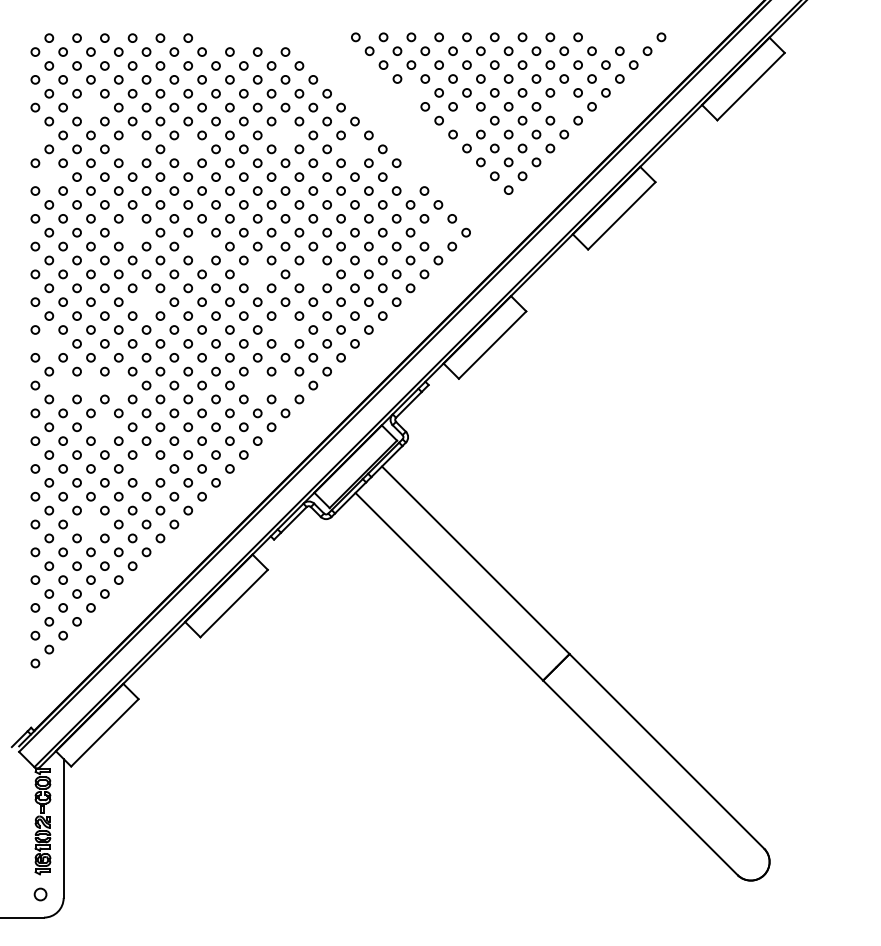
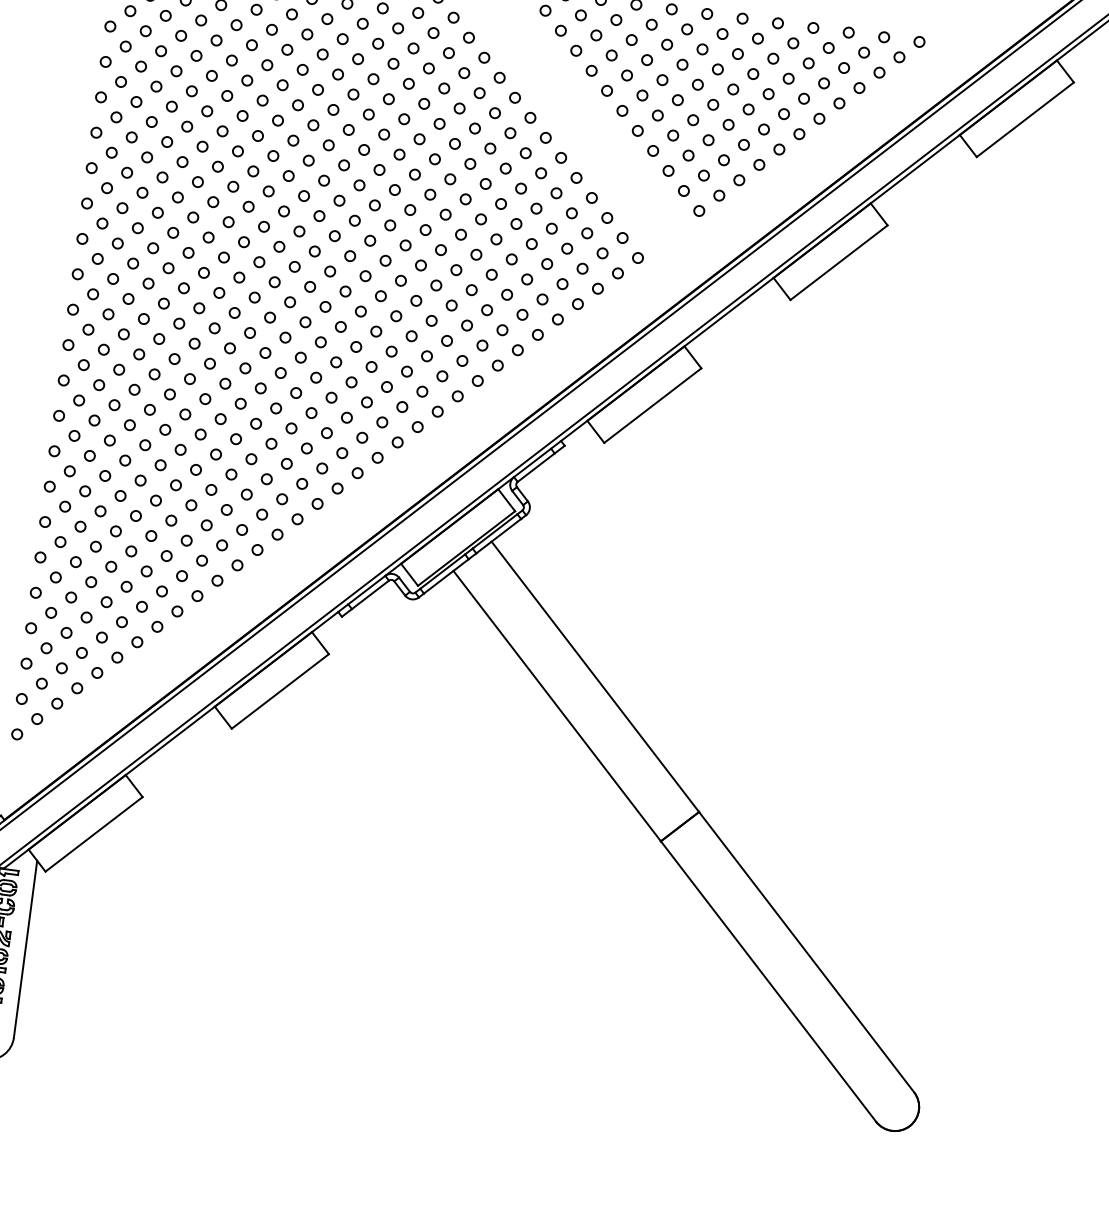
circle: (605, 37) -> (848, 32), added
circle: (633, 37) -> (883, 37), added
circle: (411, 92) -> (591, 70), added
circle: (564, 106) -> (784, 113), added
circle: (90, 107) -> (180, 35), added
circle: (466, 120) -> (657, 115), added
circle: (35, 135) -> (105, 62), added
circle: (285, 135) -> (424, 103), added
circle: (132, 149) -> (227, 96), added
circle: (187, 149) -> (297, 105), added
circle: (354, 149) -> (509, 133), added
circle: (49, 176) -> (116, 116), added
circle: (410, 176) -> (576, 177), added
circle: (132, 232) -> (213, 201), added
circle: (438, 232) -> (602, 253), added
circle: (201, 246) -> (298, 231), added
circle: (257, 274) -> (365, 276), added
circle: (313, 274) -> (436, 285), added
circle: (146, 301) -> (219, 292), added
circle: (285, 329) -> (391, 351), added
circle: (49, 343) -> (88, 329), added
circle: (62, 385) -> (98, 384), added
circle: (90, 385) -> (133, 389), added
circle: (118, 385) -> (169, 394), added
circle: (257, 385) -> (346, 417), added
circle: (285, 385) -> (382, 422), added
circle: (104, 427) -> (144, 445), added
circle: (146, 468) -> (191, 504), added
circle: (90, 524) -> (110, 566), added

